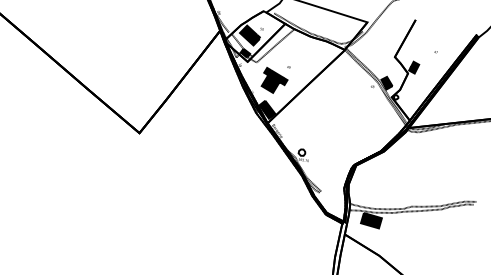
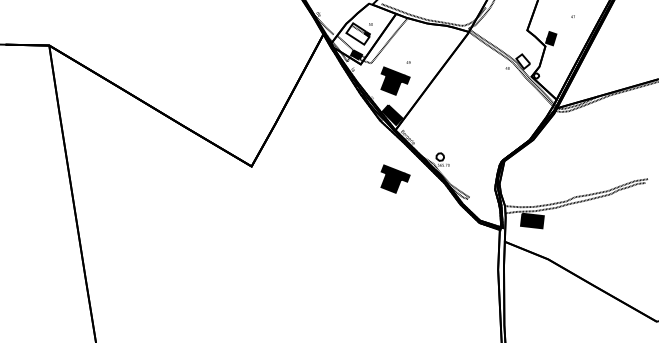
fill: (249, 34) -> (357, 33), removed
fill: (387, 83) -> (523, 61), removed
part: (260, 164) -> (395, 178), added

